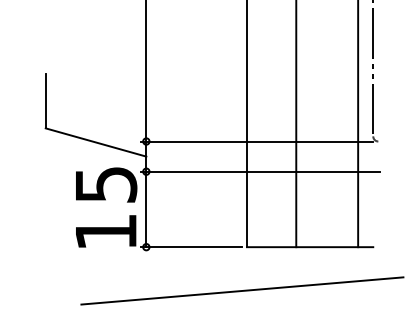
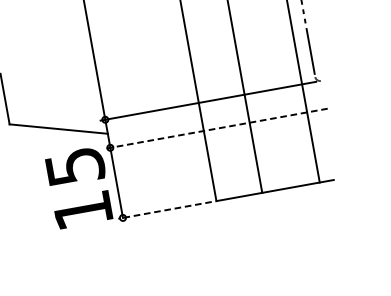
line: (260, 171) -> (216, 128), solid -> dashed
line: (191, 247) -> (164, 210), solid -> dashed
line: (242, 290) -> (219, 242), removed

